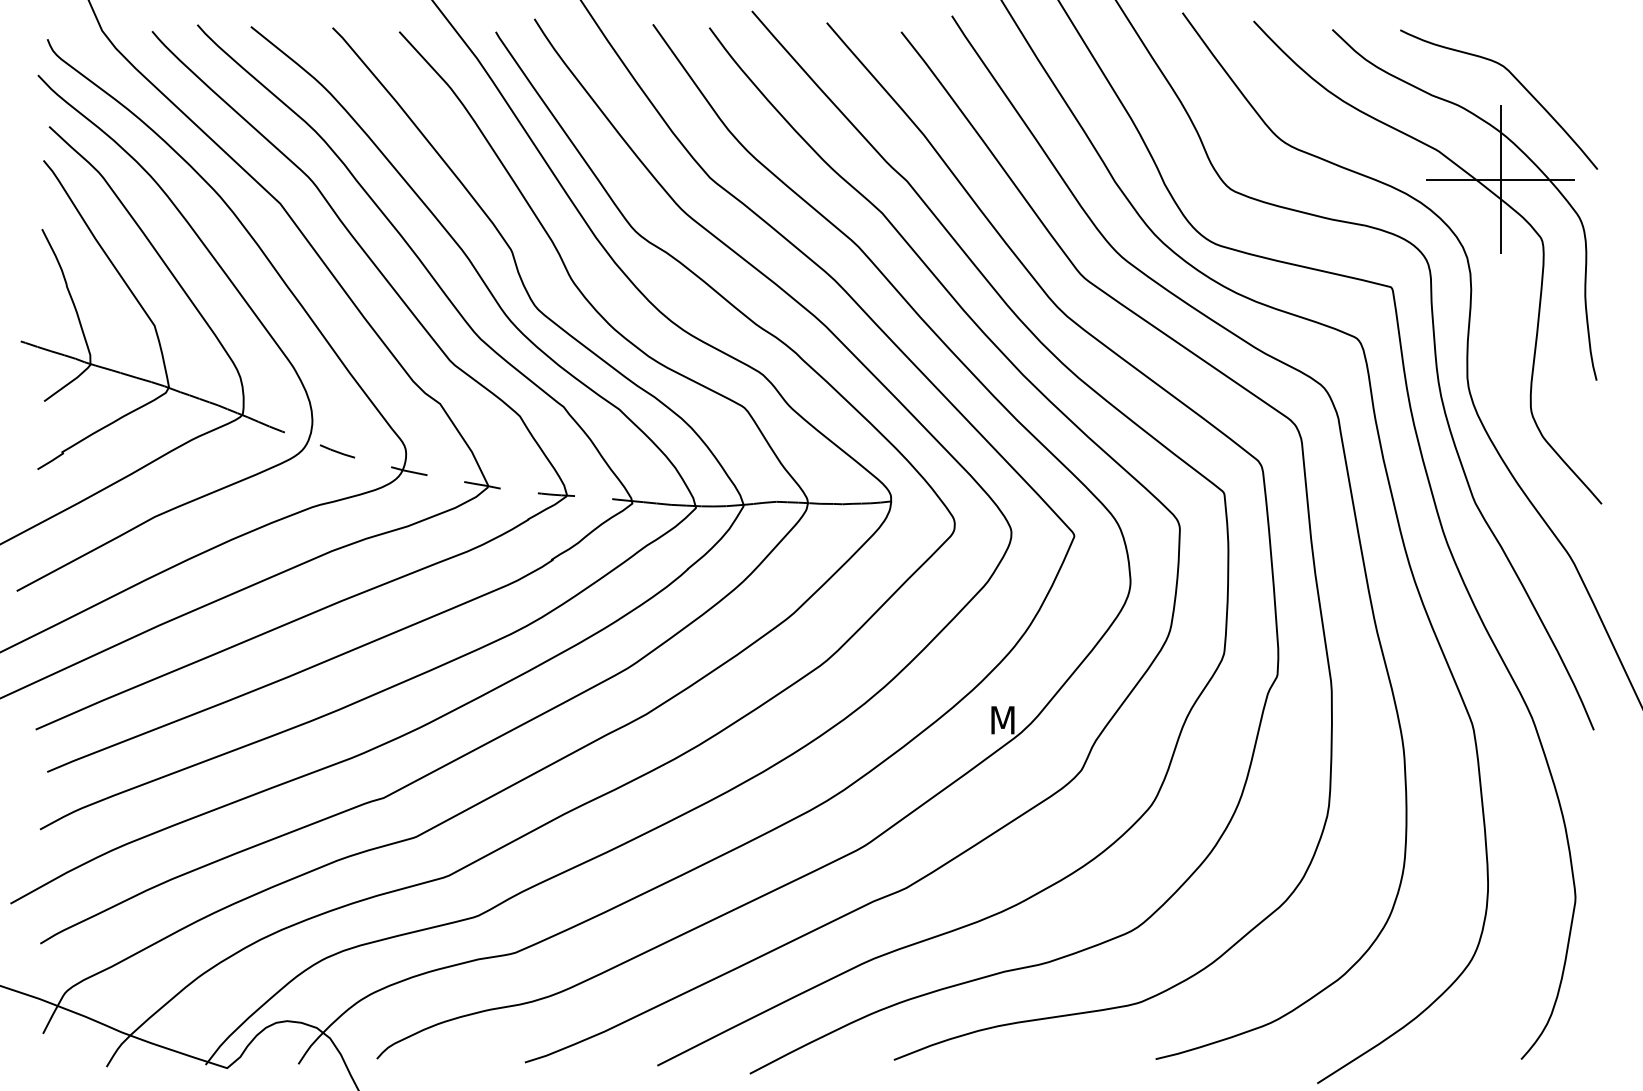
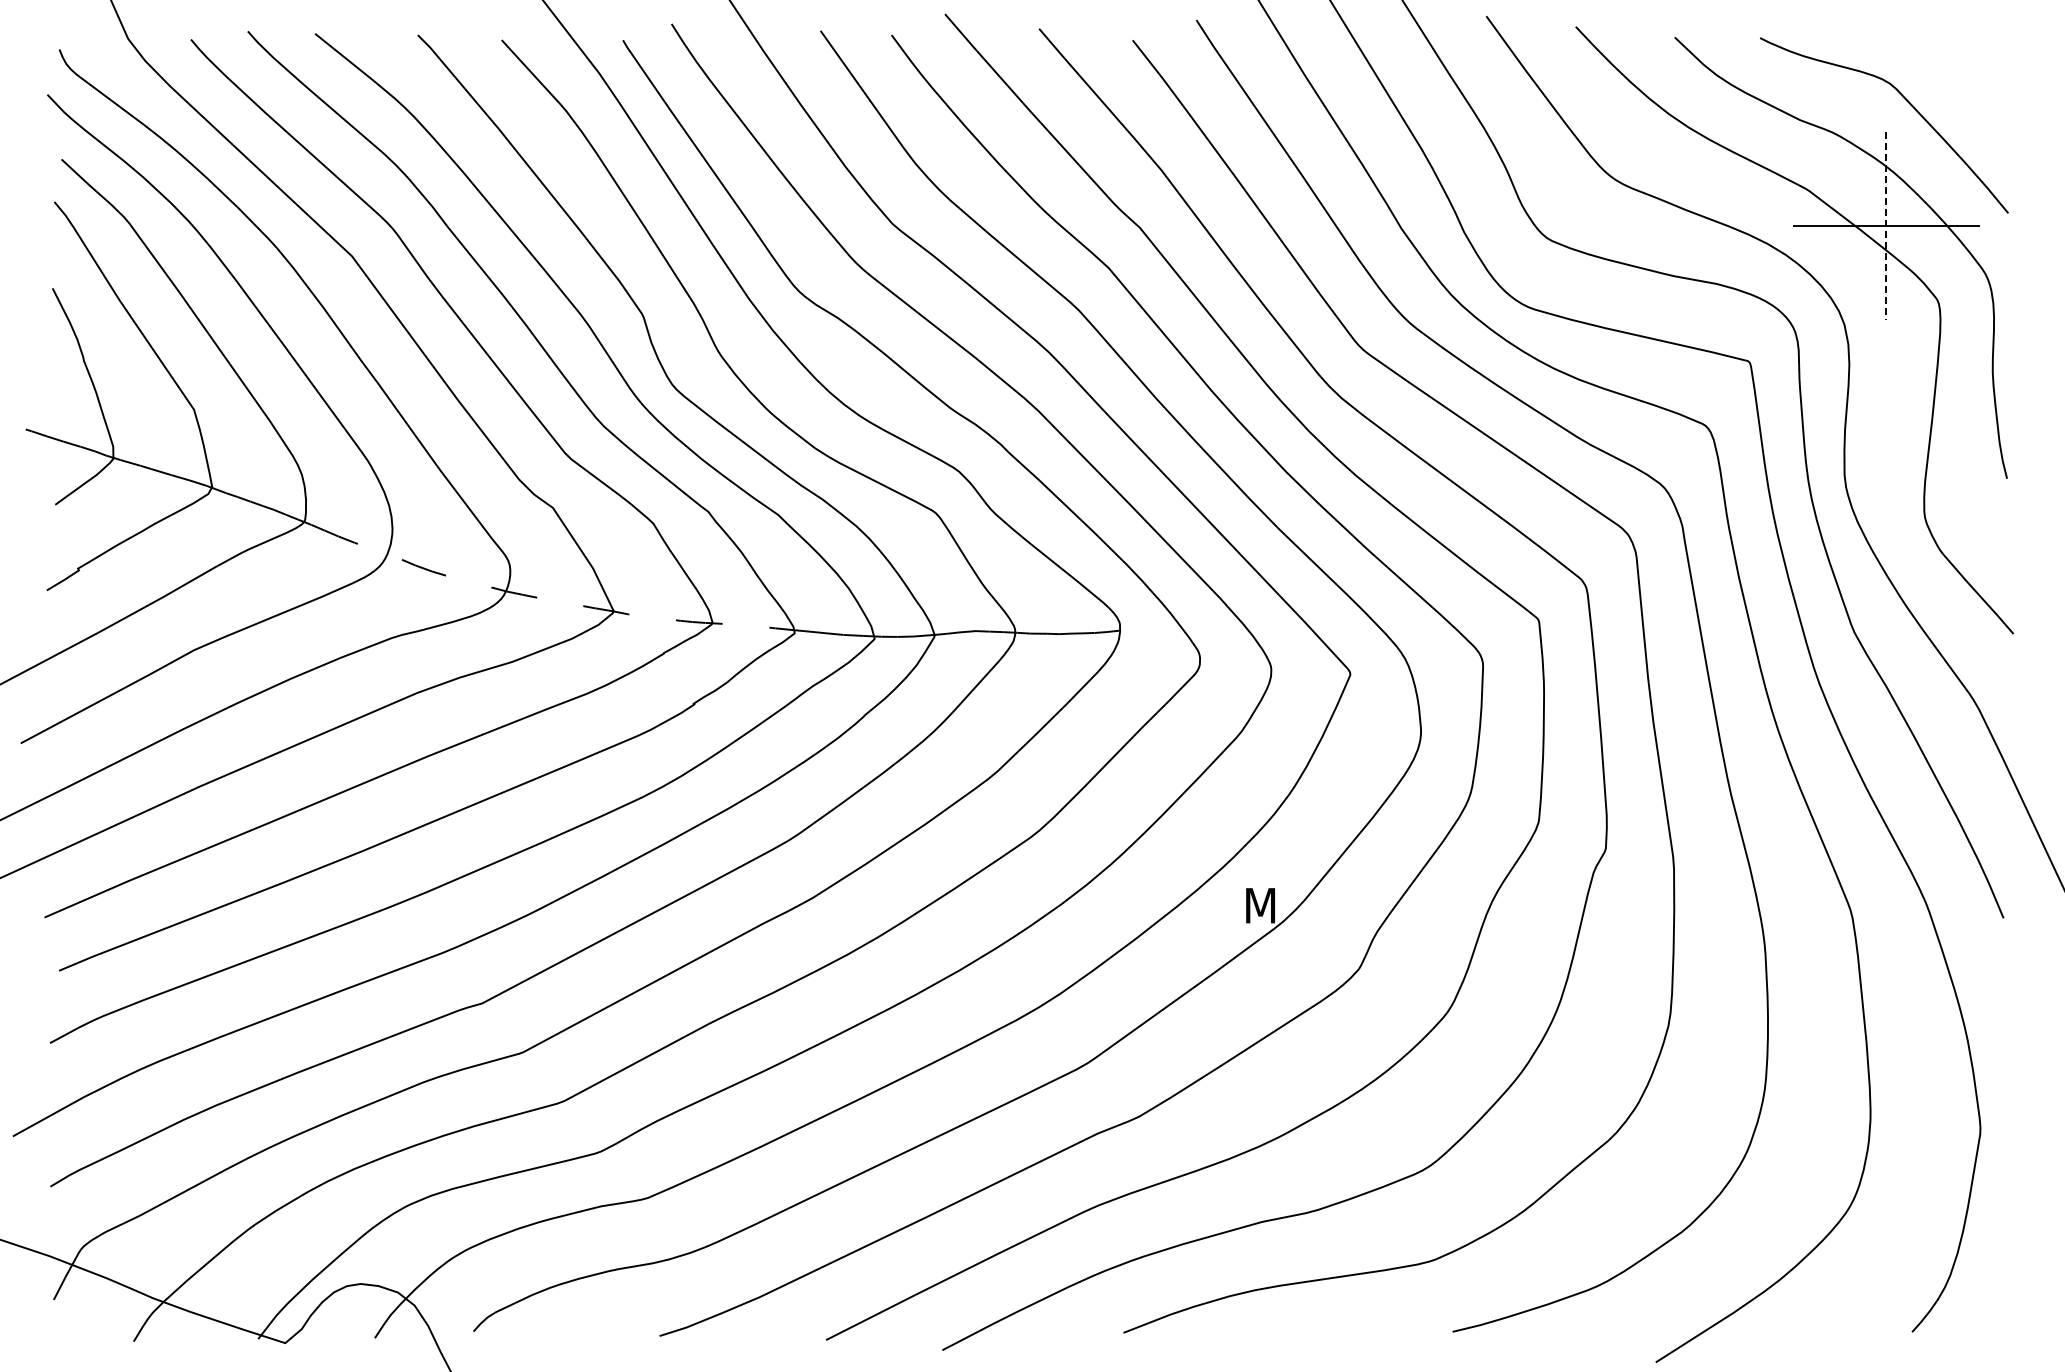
line: (1500, 179) -> (1886, 225), solid -> dashed

